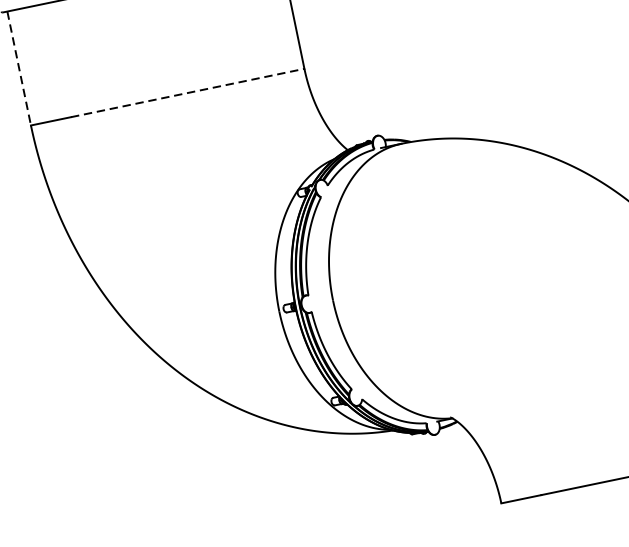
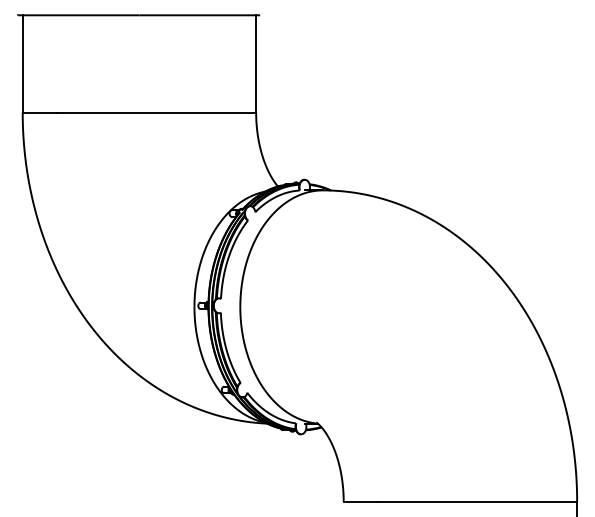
line: (18, 68) -> (22, 63), dashed -> solid
line: (187, 92) -> (156, 112), dashed -> solid

